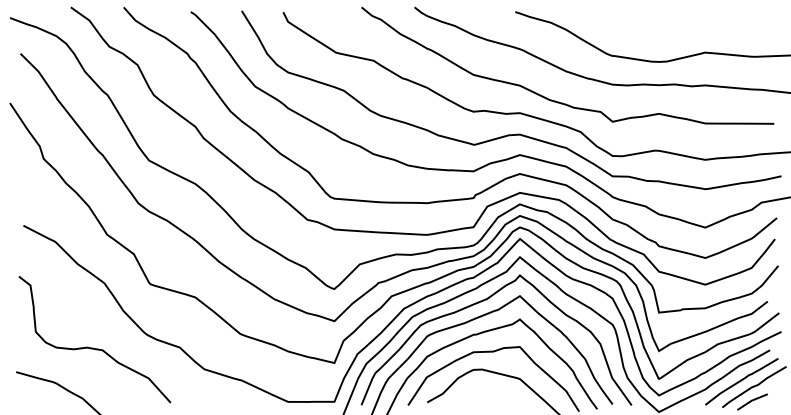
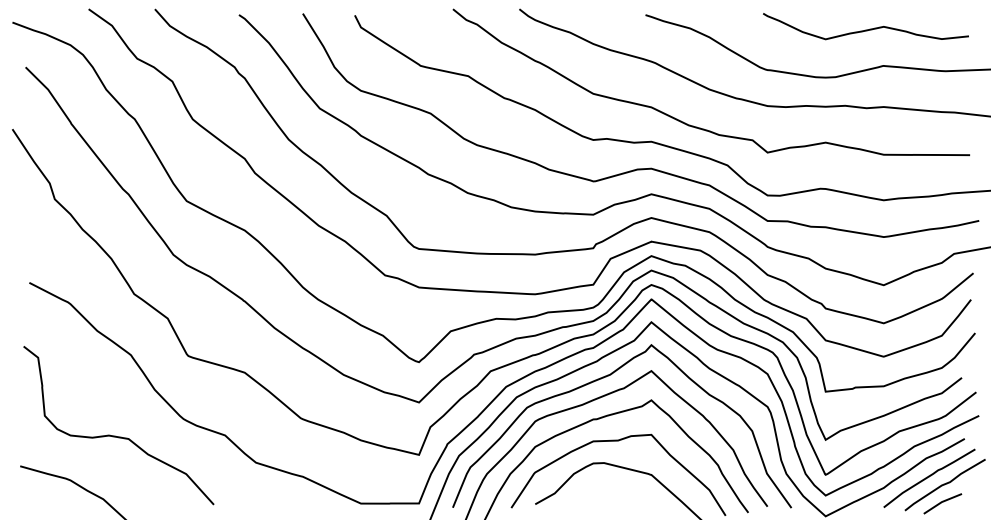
curve: (690, 23) -> (865, 29), added

